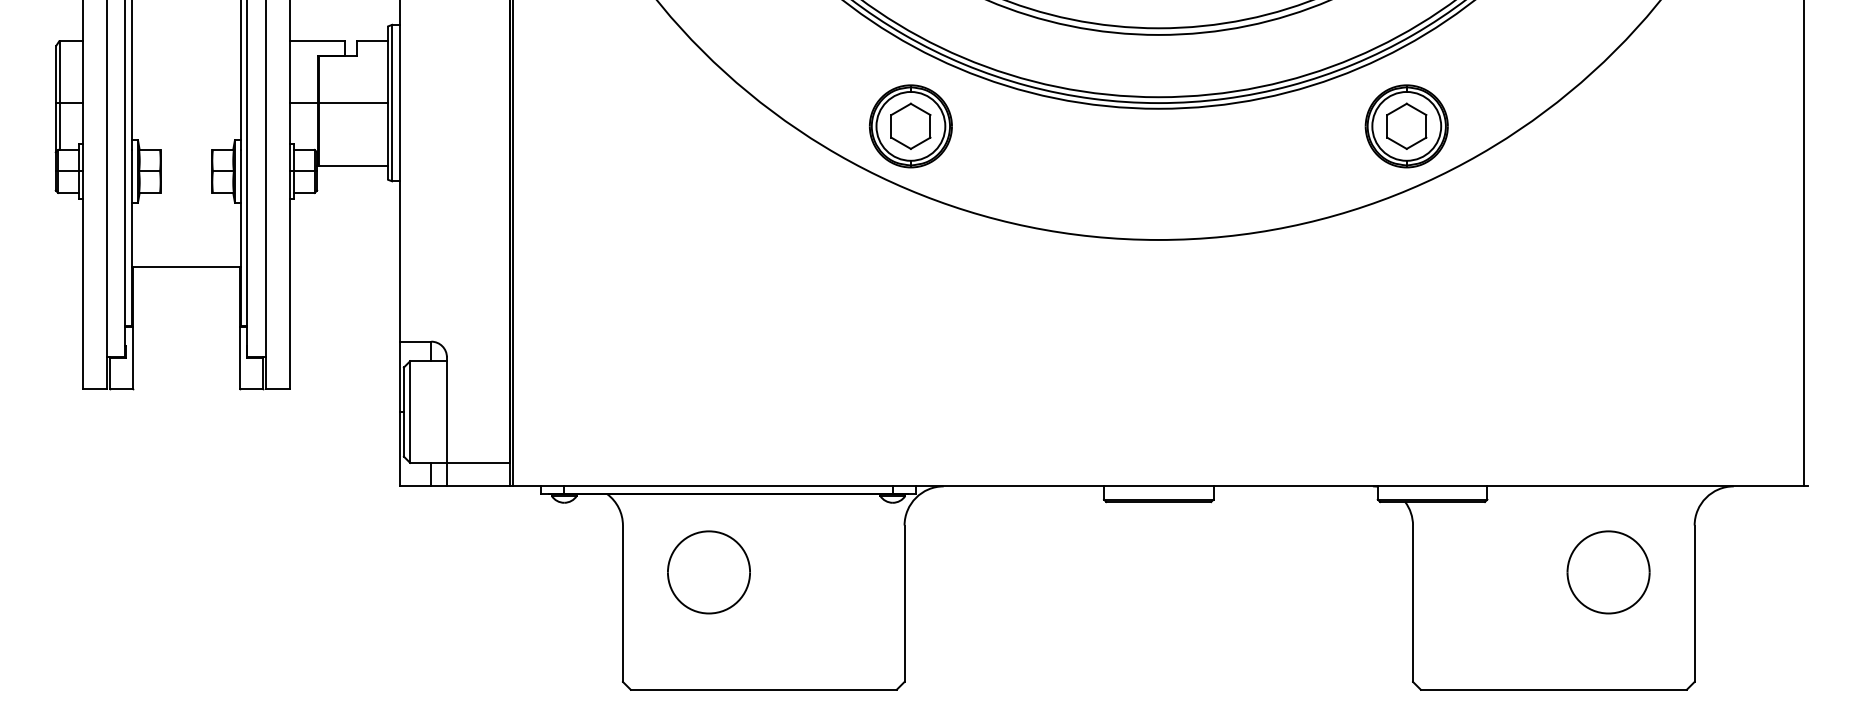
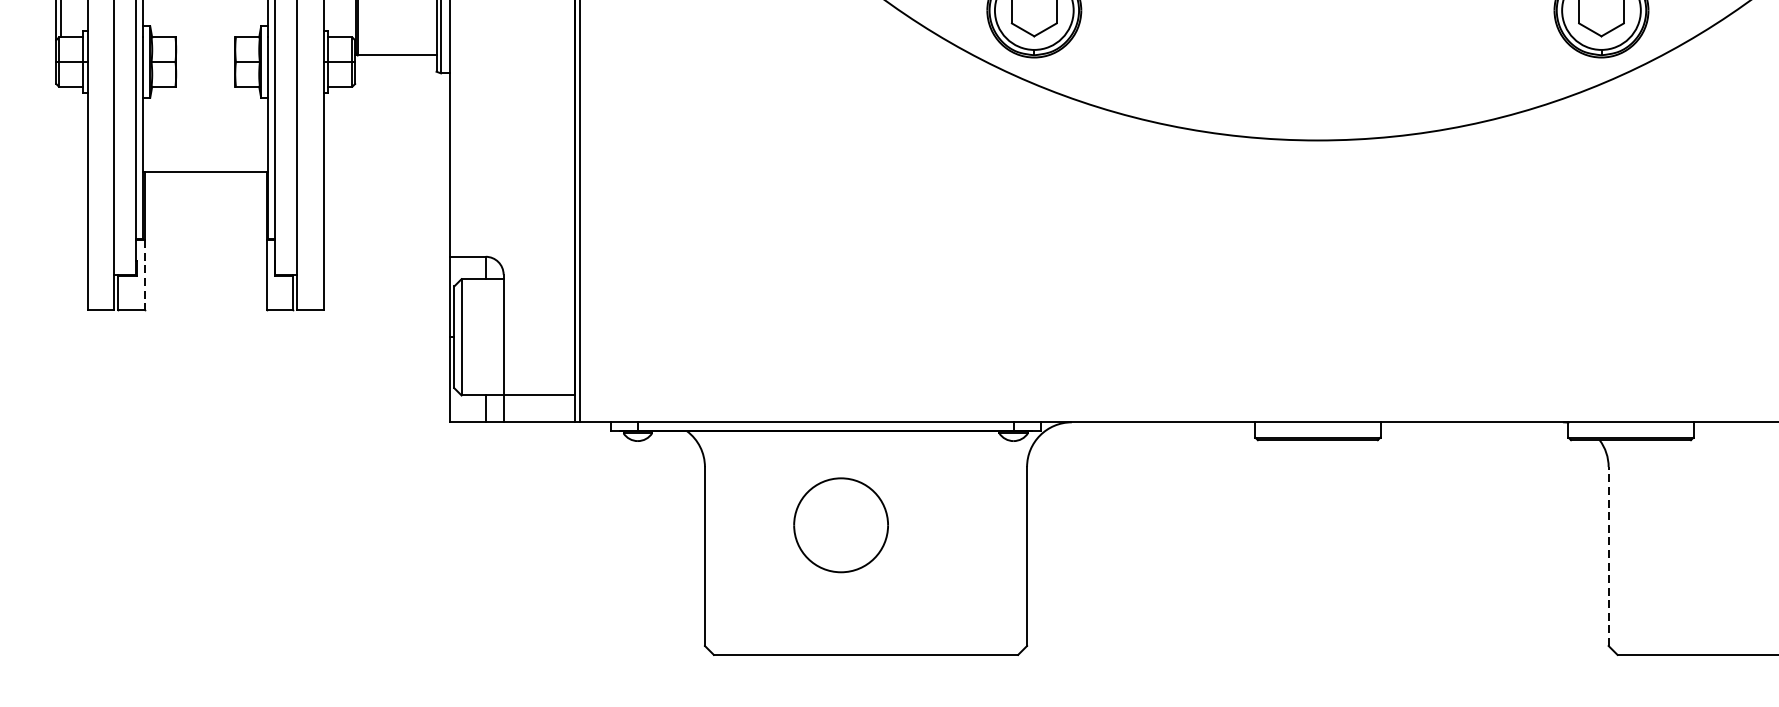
line: (133, 357) -> (145, 274), solid -> dashed
part: (708, 572) -> (840, 525), moved
line: (1413, 603) -> (1609, 556), solid -> dashed

